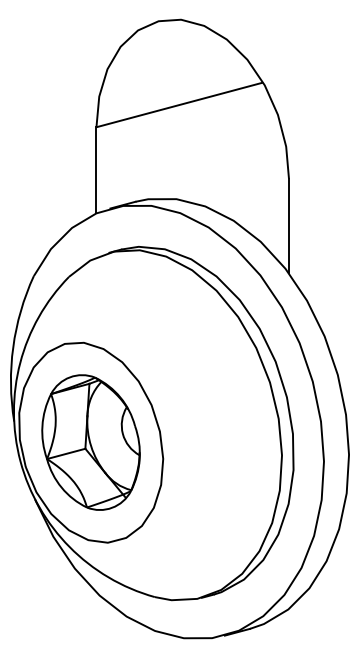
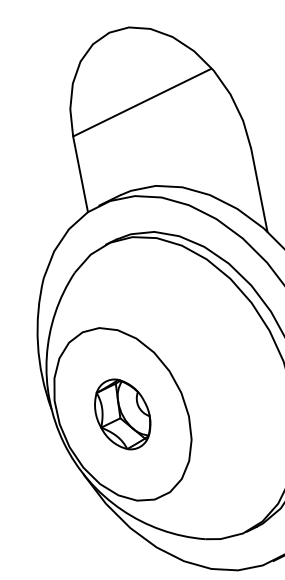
part: (90, 442) -> (122, 414), size x0.6

